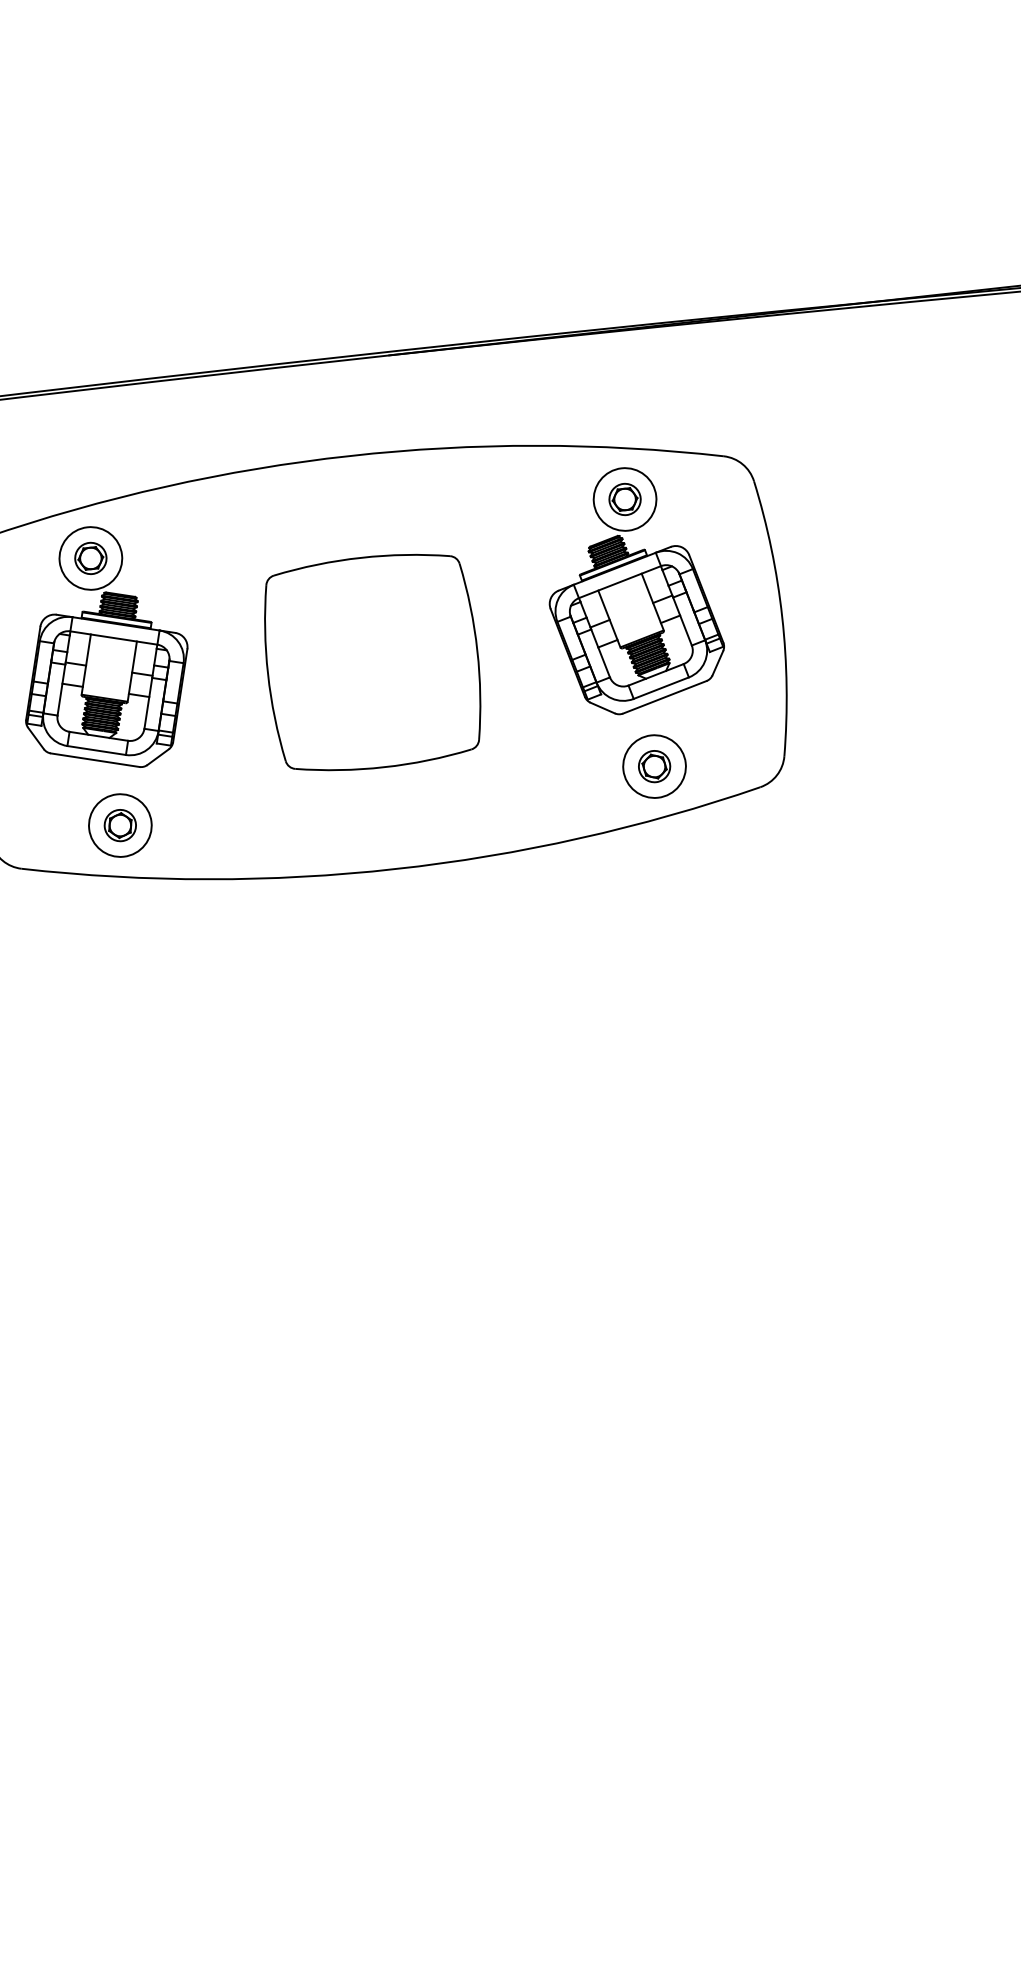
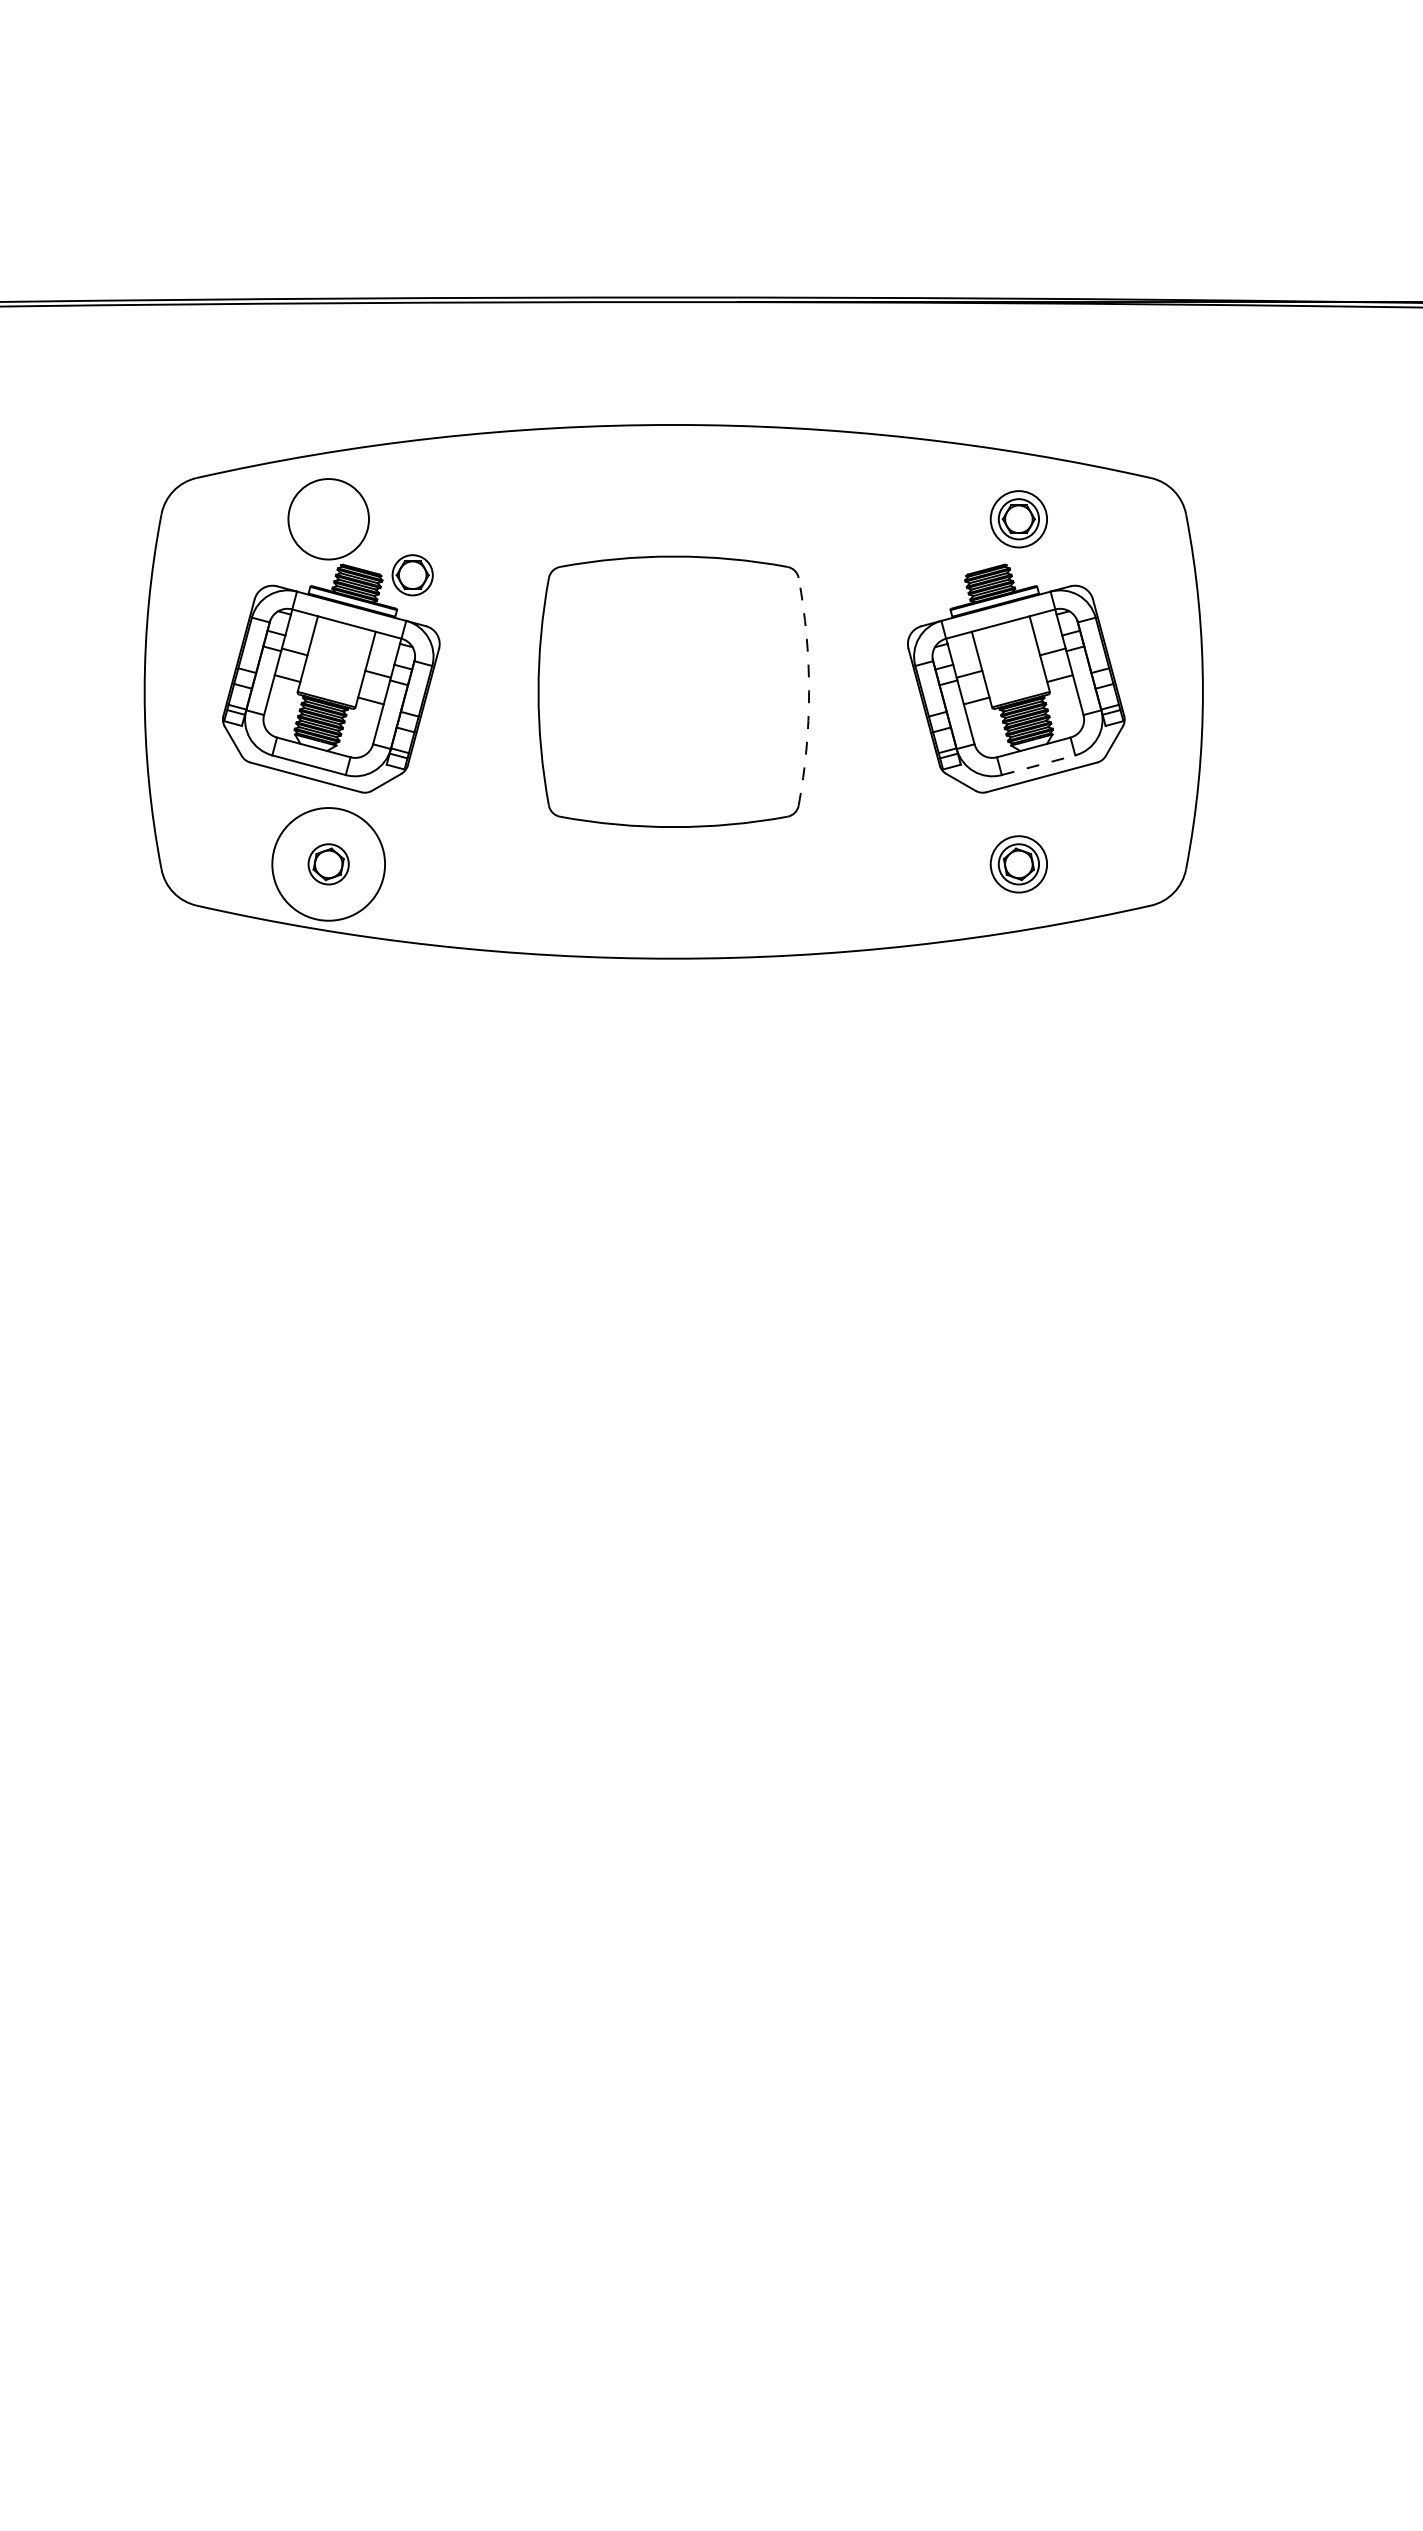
circle: (624, 499) -> (1018, 519), size x0.7
part: (90, 558) -> (412, 575), moved
arc: (477, 650) -> (809, 691), solid -> dashed
line: (662, 688) -> (1039, 765), solid -> dashed
circle: (654, 766) -> (1018, 864), size x0.7
circle: (120, 825) -> (328, 864), size x1.4

